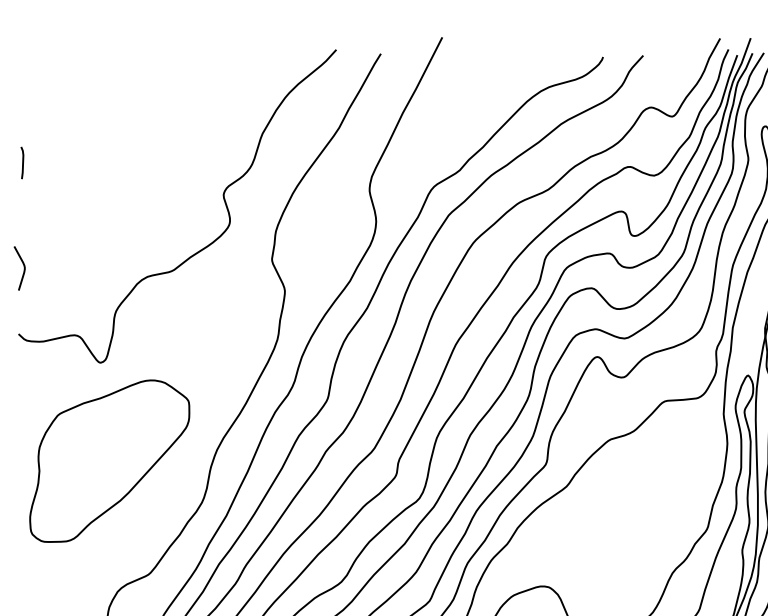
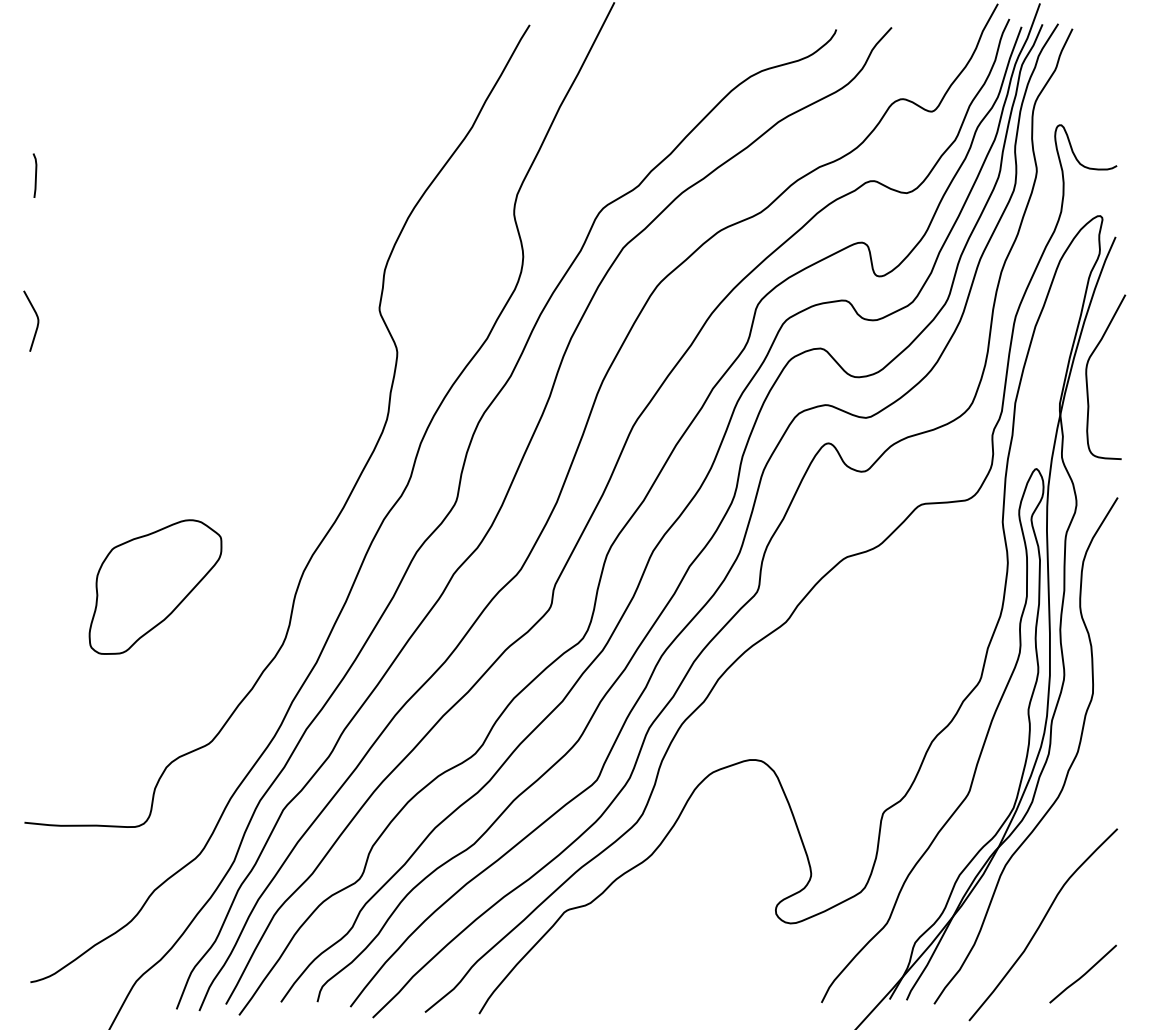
curve: (223, 199) -> (312, 225), removed
part: (109, 460) -> (155, 586), size x0.6

